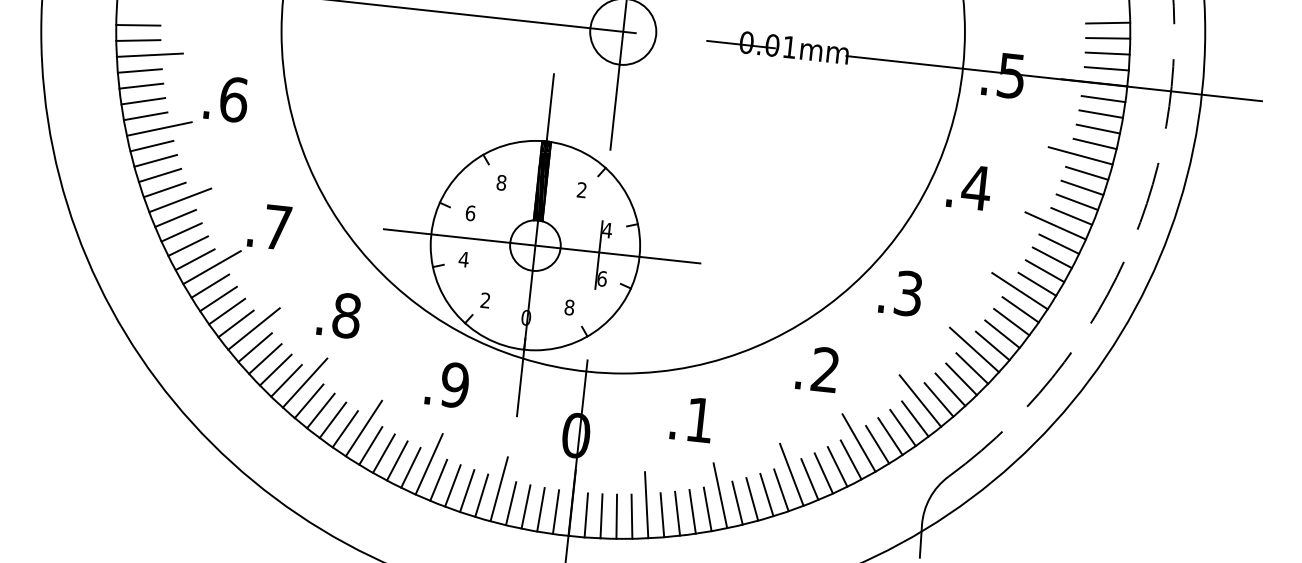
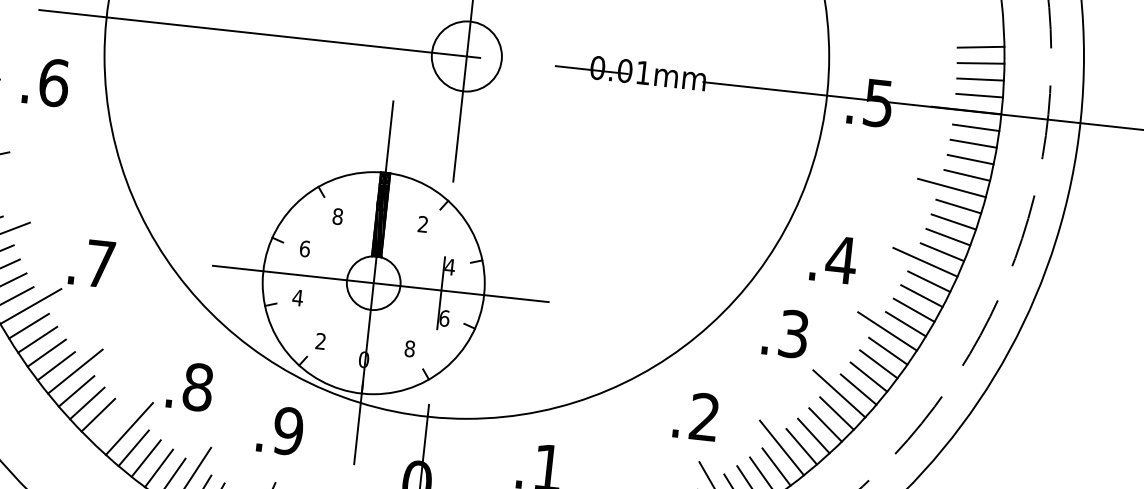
text: (225, 99) -> (45, 82), moved
text: (967, 188) -> (831, 260), moved
text: (899, 293) -> (784, 333), moved
text: (338, 315) -> (189, 386), moved
text: (816, 370) -> (695, 417), moved
line: (286, 380) -> (109, 426), removed

